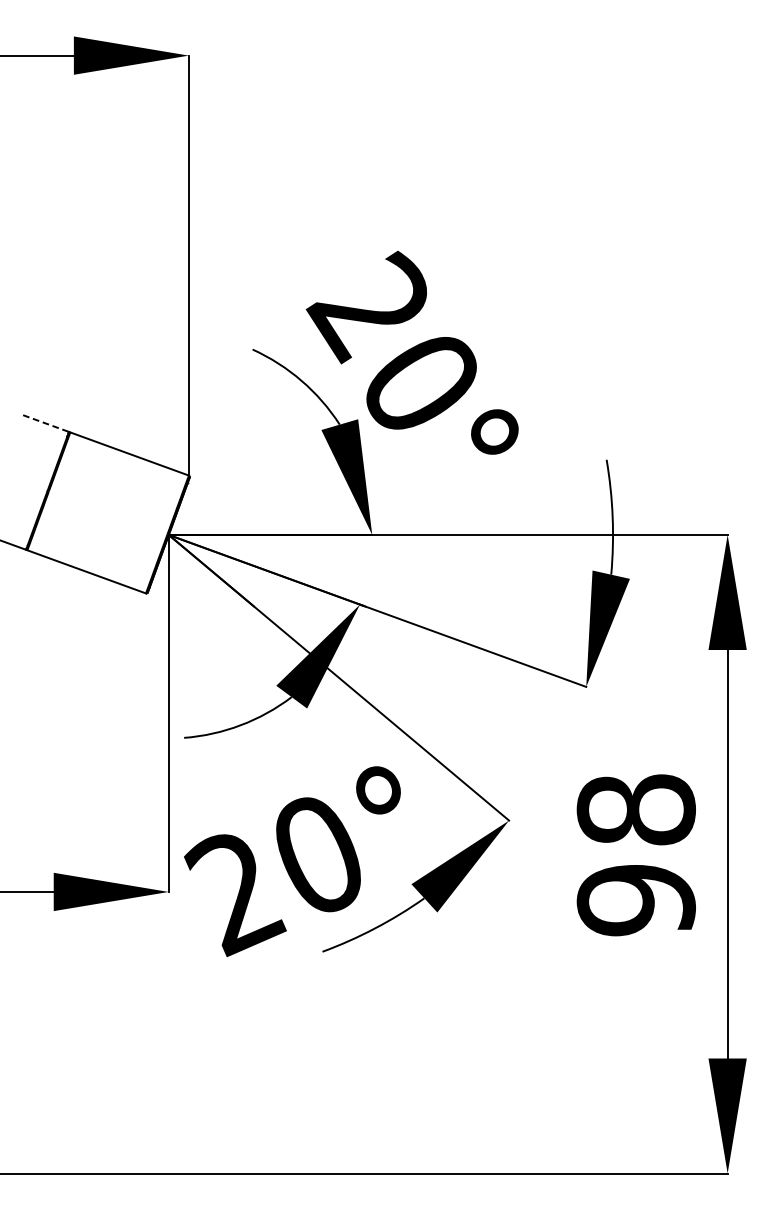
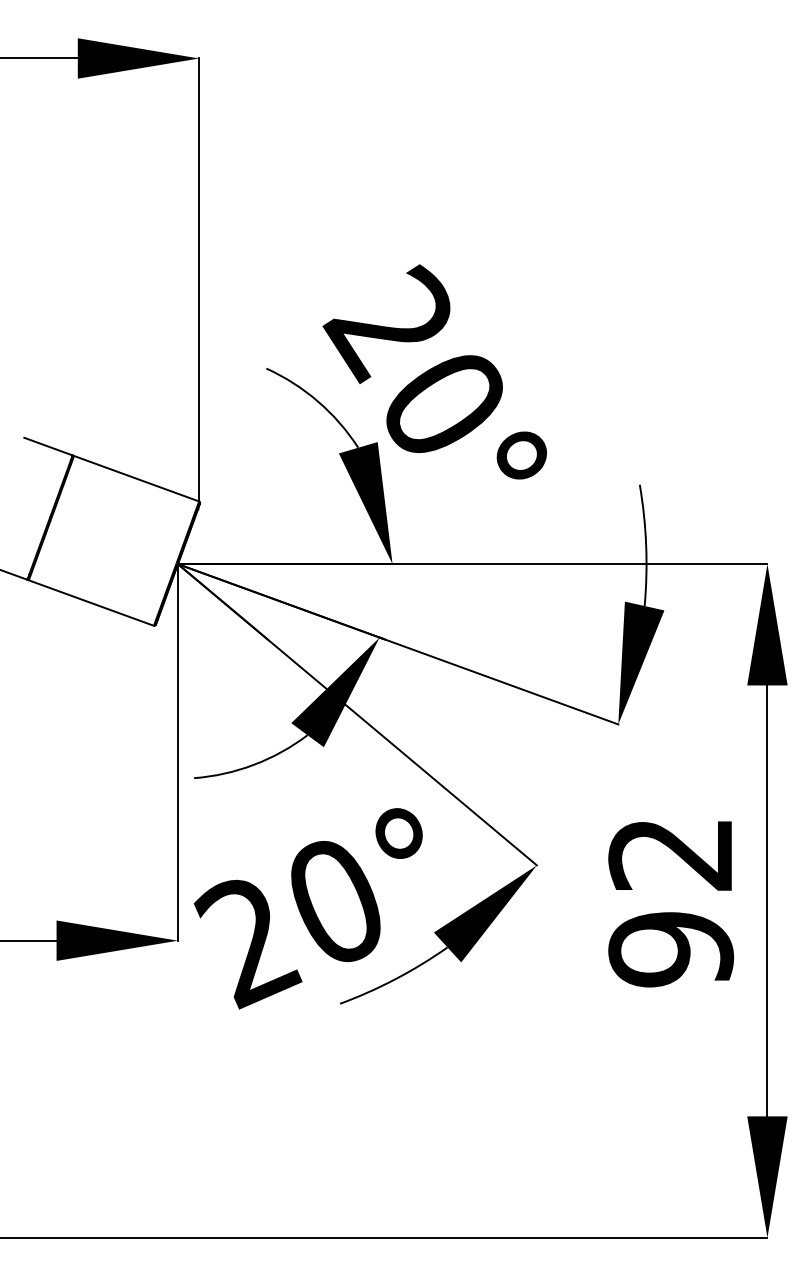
line: (46, 423) -> (48, 446), dashed -> solid
text: (636, 809) -> (671, 853), 98 -> 92

